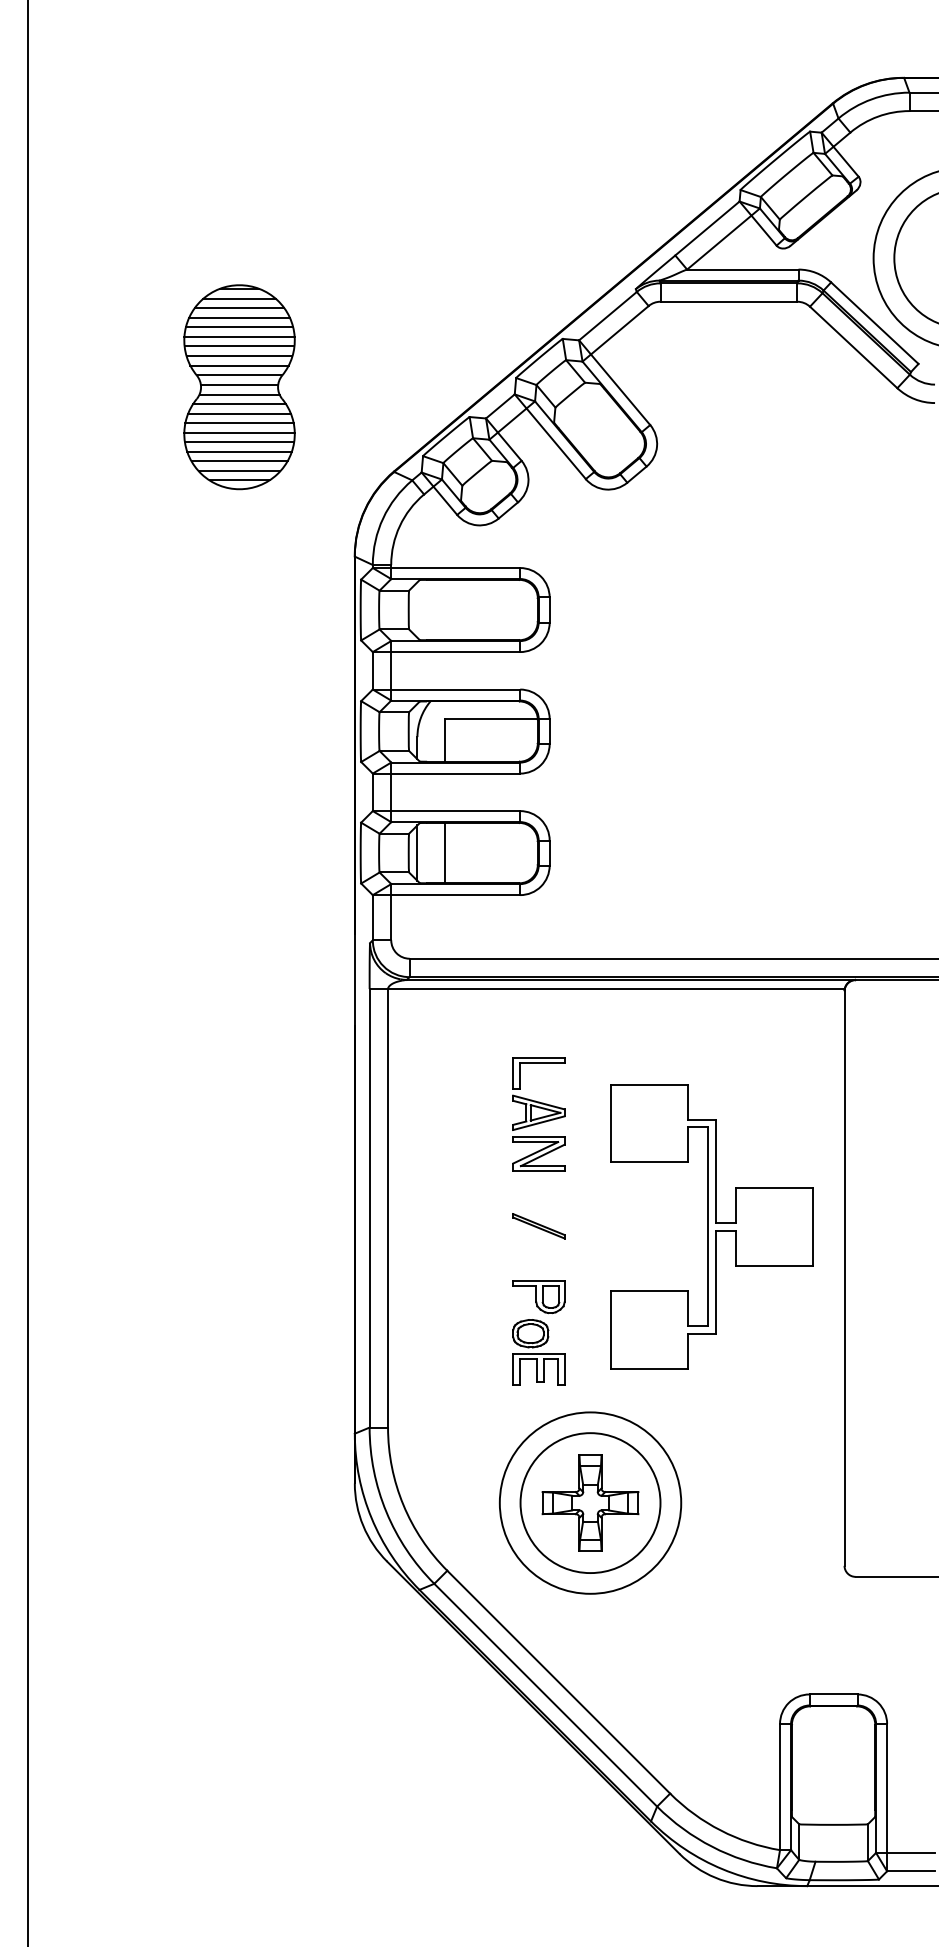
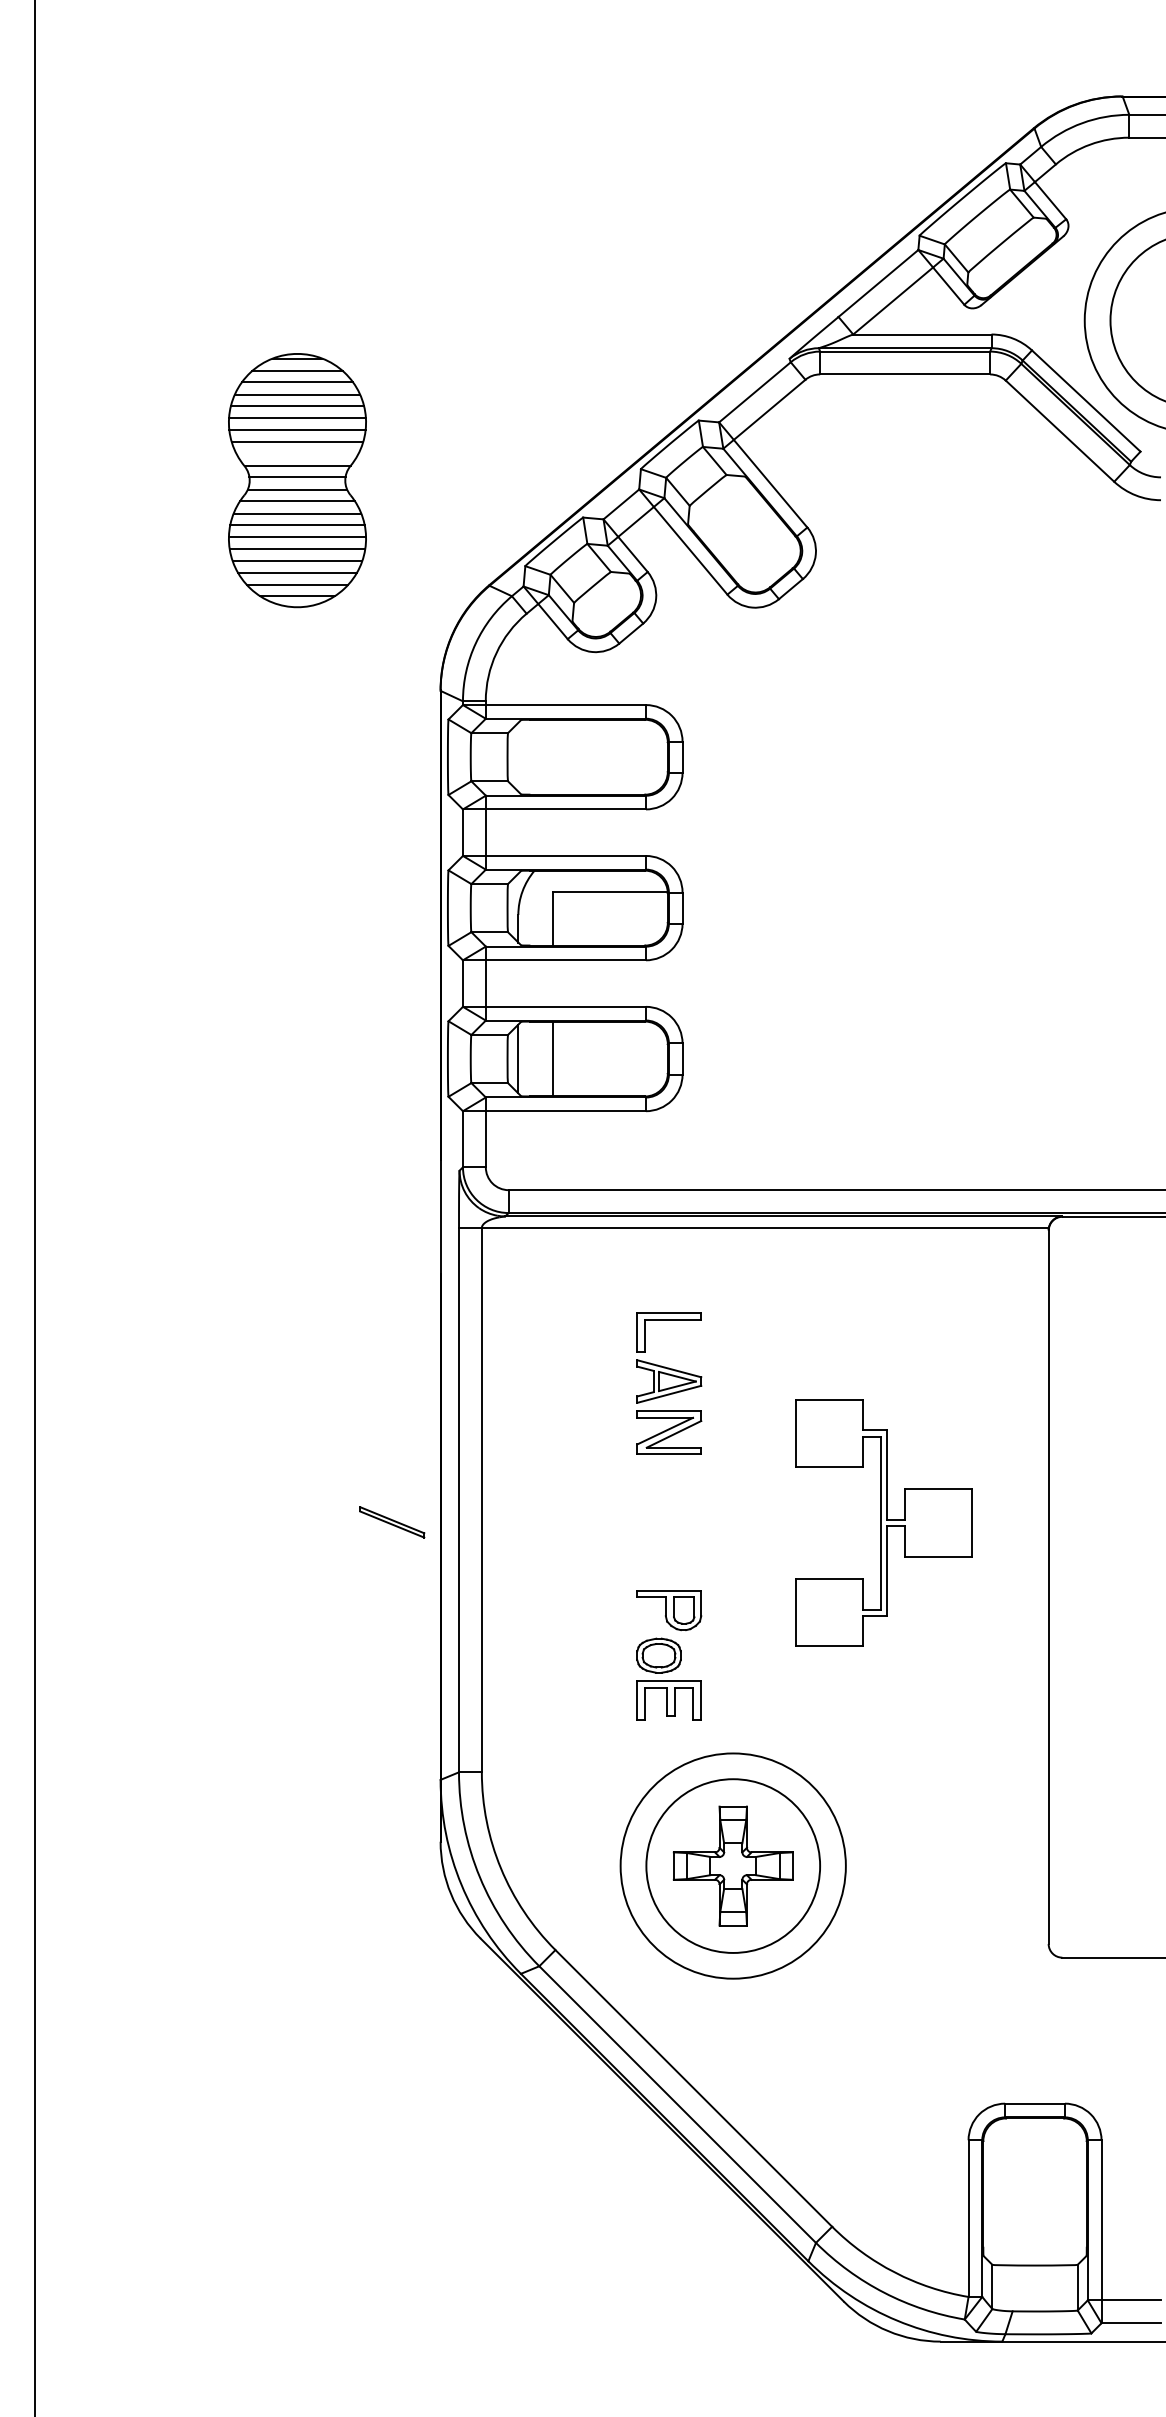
line: (239, 365) -> (297, 453), removed
part: (539, 1226) -> (392, 1522), moved
part: (711, 1226) -> (883, 1522), size x0.7

